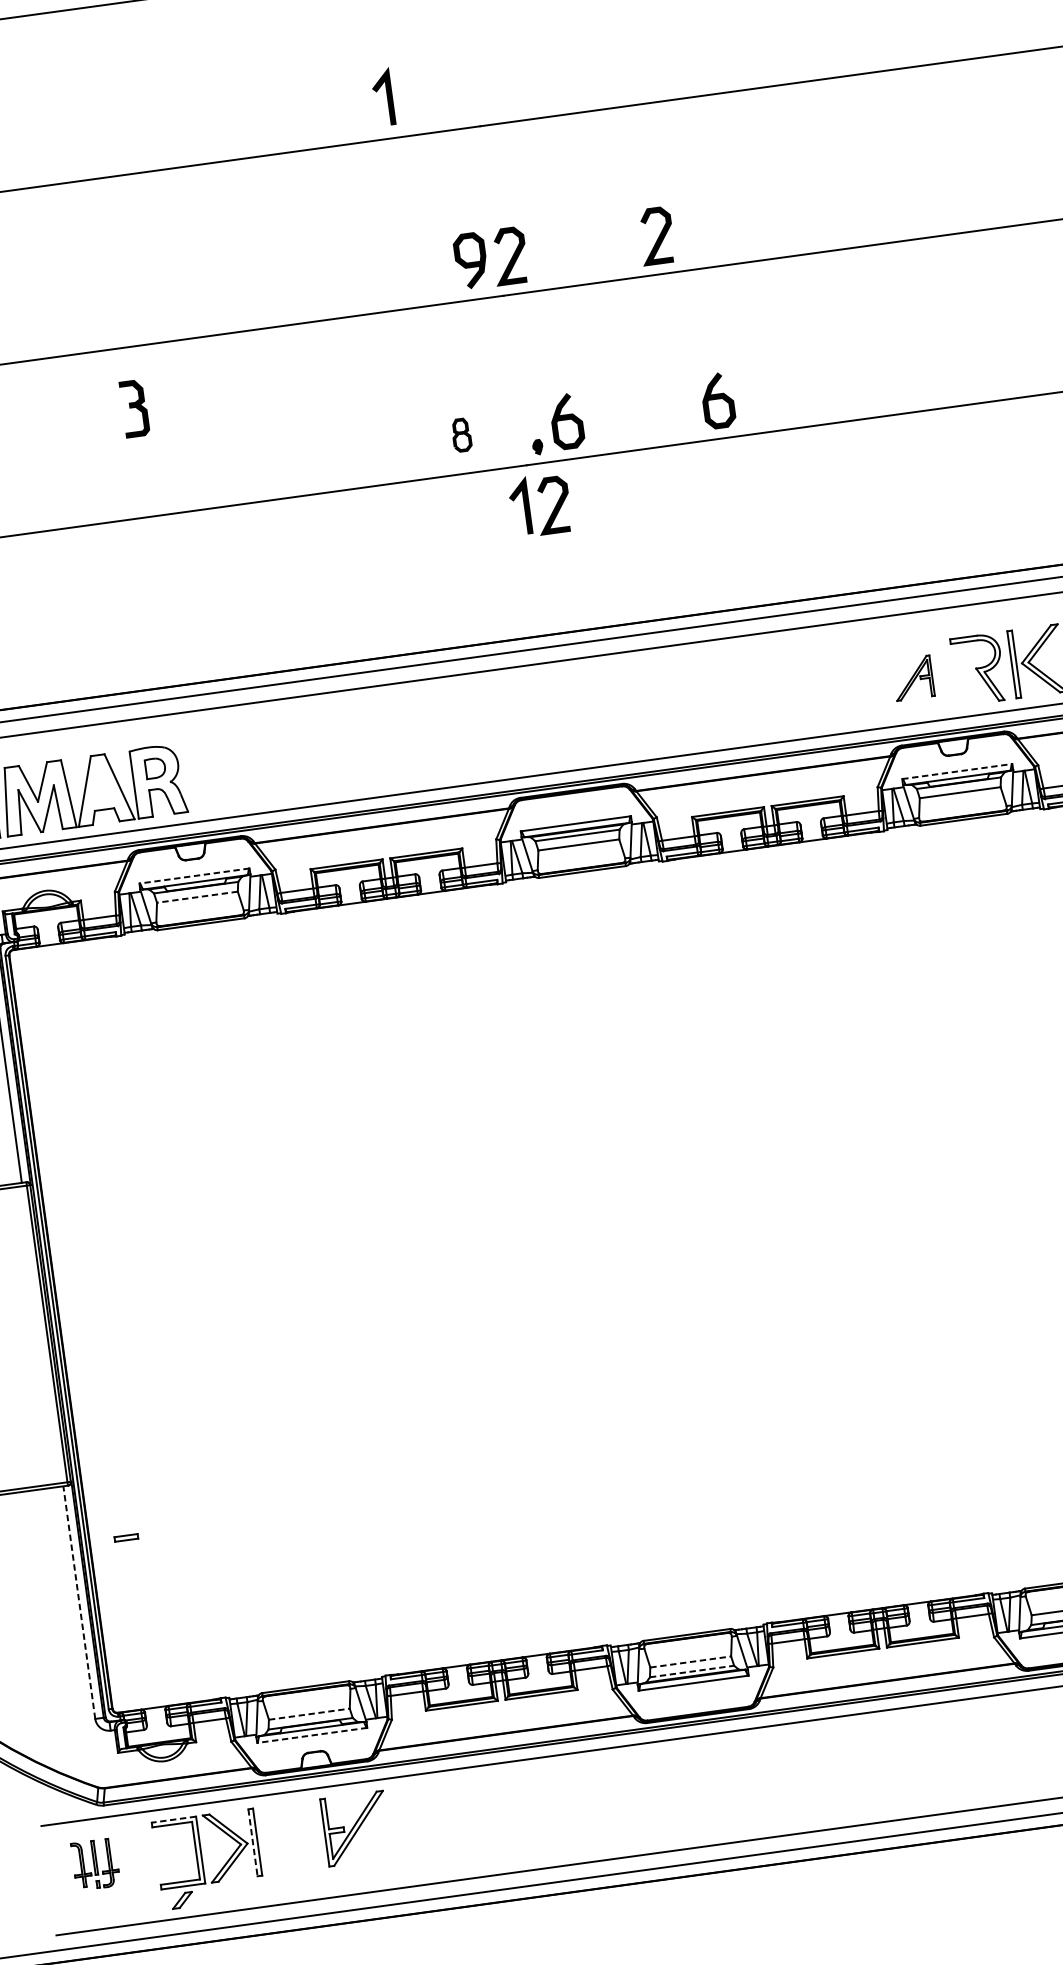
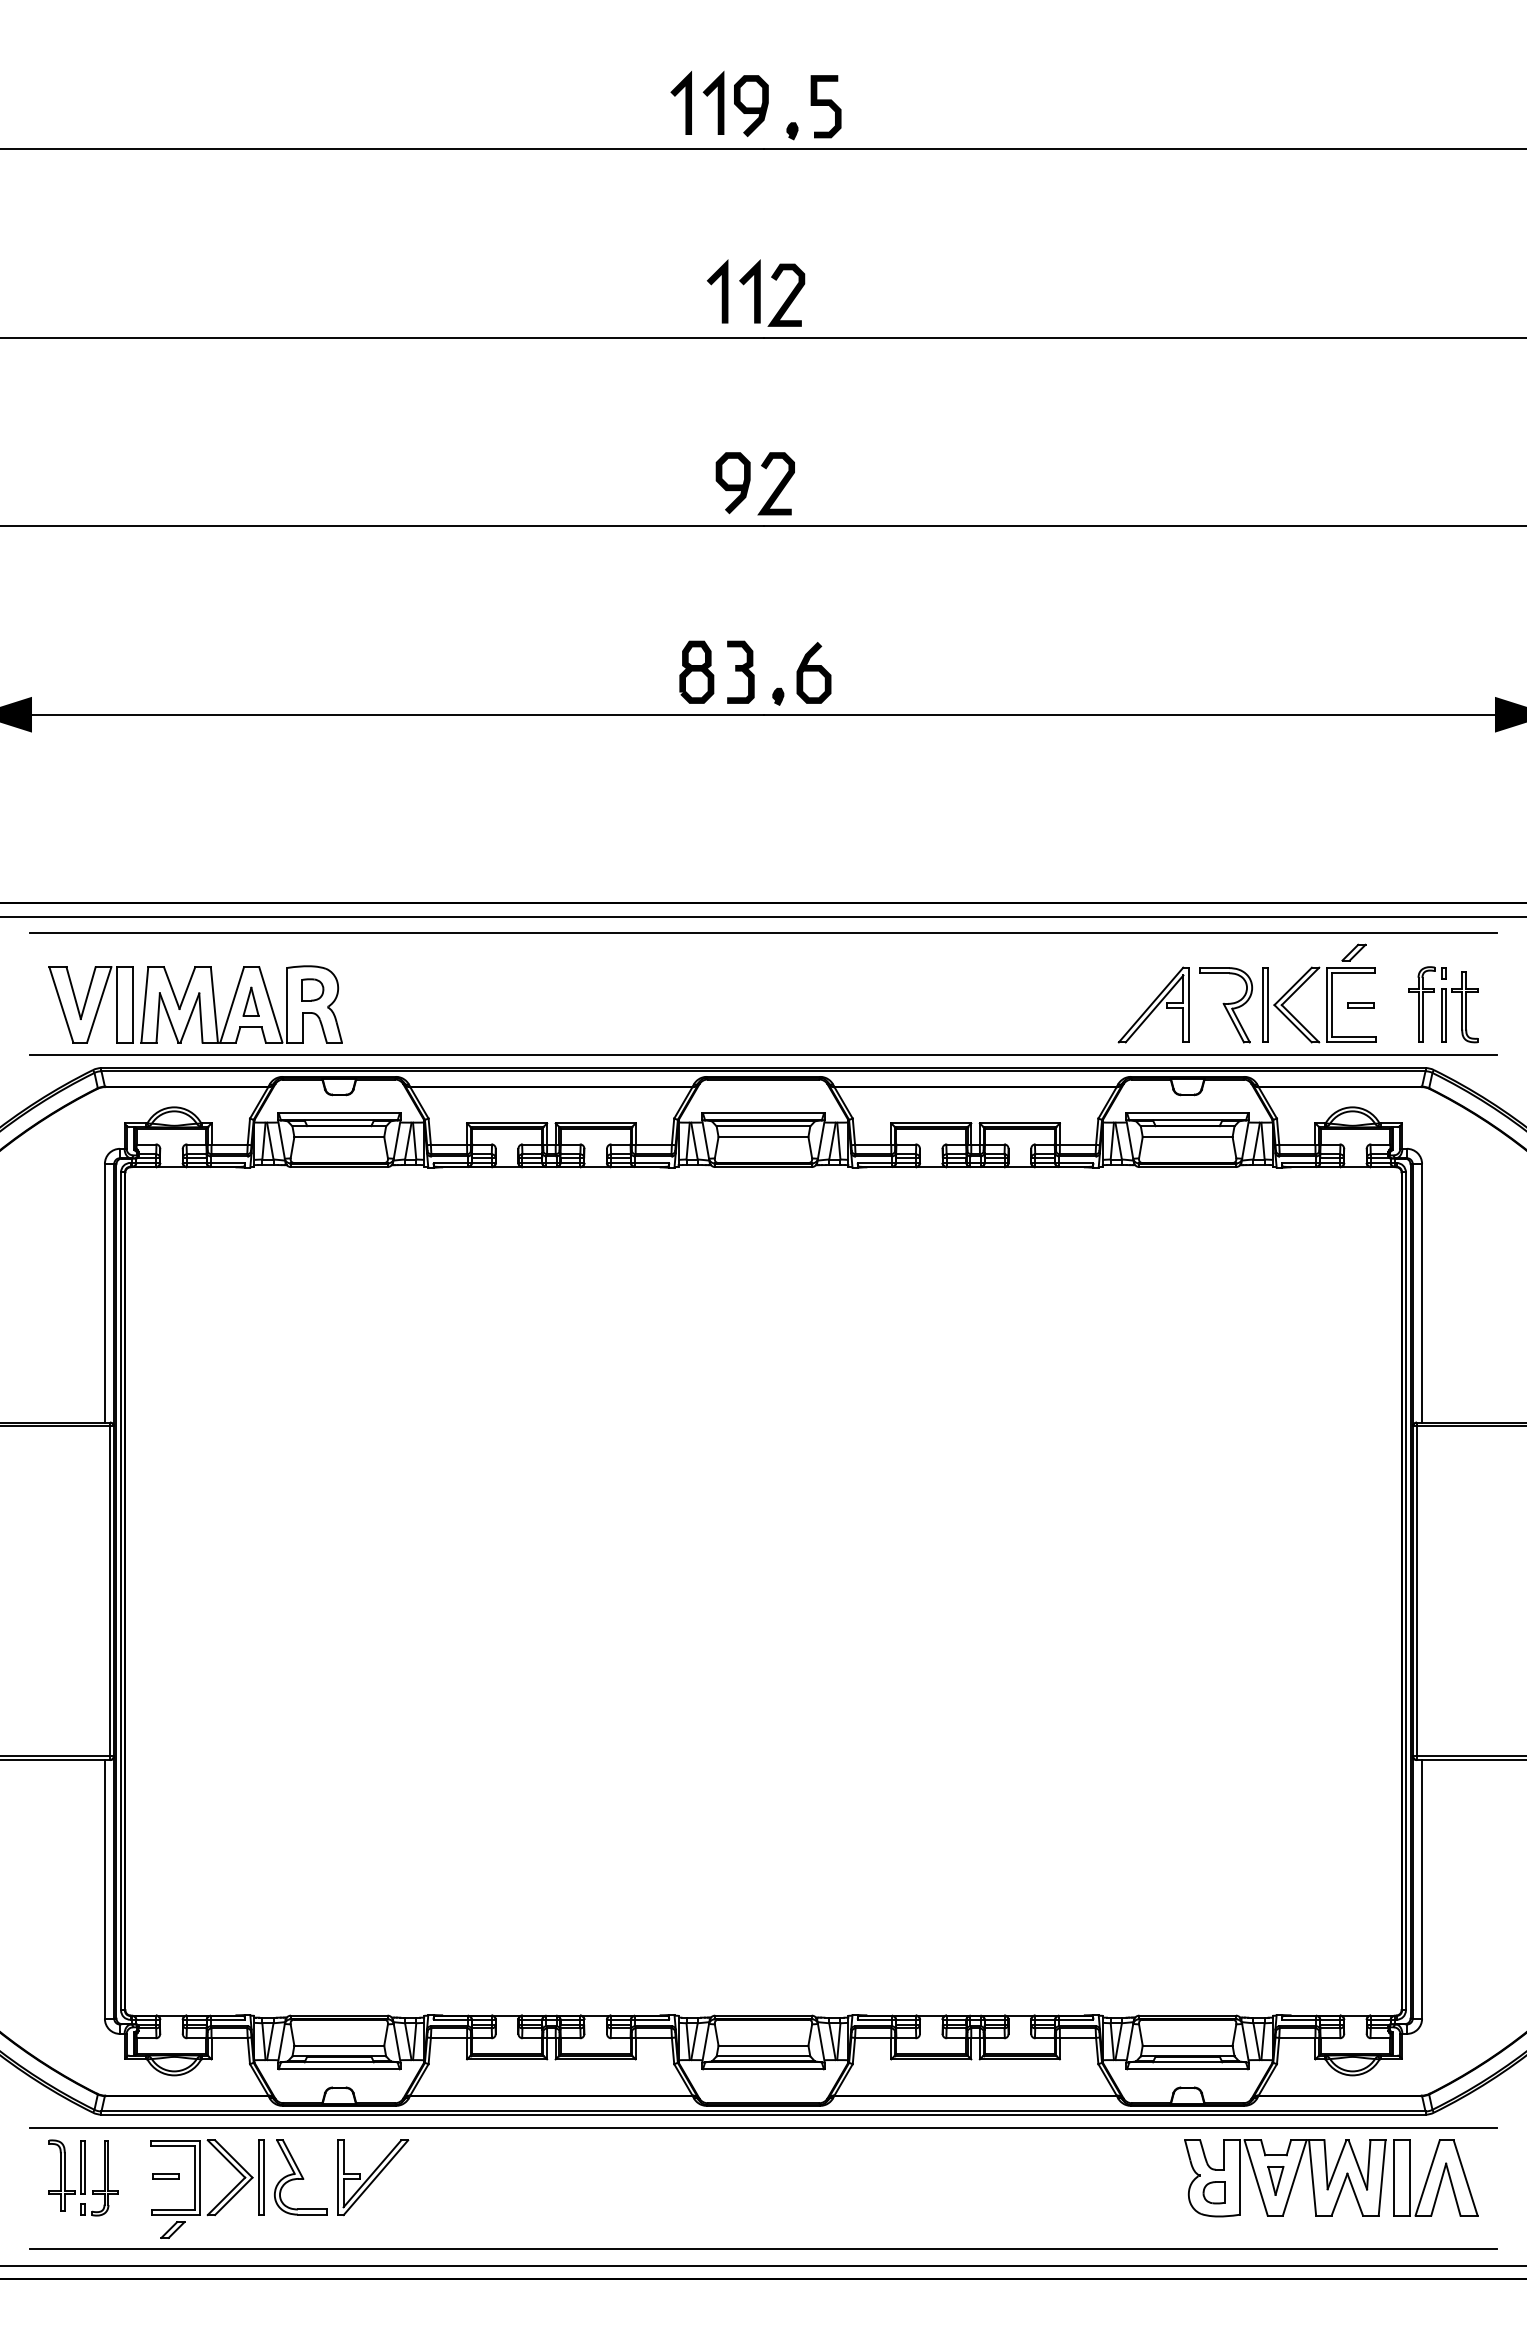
line: (386, 96) -> (721, 291), moved
curve: (658, 236) -> (941, 484), removed
curve: (717, 399) -> (981, 671), removed
part: (134, 408) -> (740, 671), moved
part: (461, 434) -> (696, 671), size x1.67
part: (529, 505) -> (760, 292), moved
part: (913, 677) -> (1153, 1004), size x1.67
line: (958, 771) -> (1188, 1113), dashed -> solid
part: (100, 786) -> (250, 1001), added
line: (193, 876) -> (338, 1113), dashed -> solid
line: (197, 897) -> (339, 1137), dashed -> solid
part: (125, 1537) -> (165, 2176), moved
line: (78, 1601) -> (104, 1888), dashed -> solid
line: (690, 1661) -> (763, 2045), dashed -> solid
line: (692, 1671) -> (763, 2056), dashed -> solid
line: (309, 1714) -> (339, 2045), dashed -> solid
line: (311, 1735) -> (338, 2069), dashed -> solid
line: (173, 1819) -> (175, 2140), dashed -> solid
part: (290, 1837) -> (300, 2177), added
line: (253, 1843) -> (258, 2178), dashed -> solid
part: (95, 1864) -> (83, 2177), size x1.43

